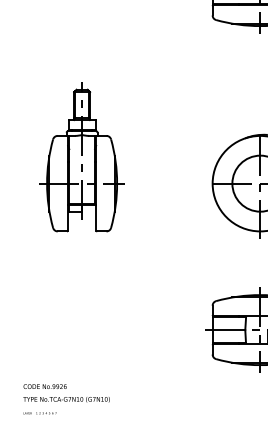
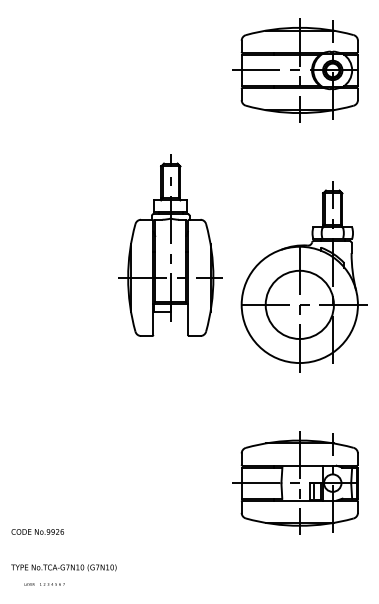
part: (81, 157) -> (170, 245), moved
text: (44, 386) -> (37, 531), moved
text: (39, 413) -> (44, 584), moved

